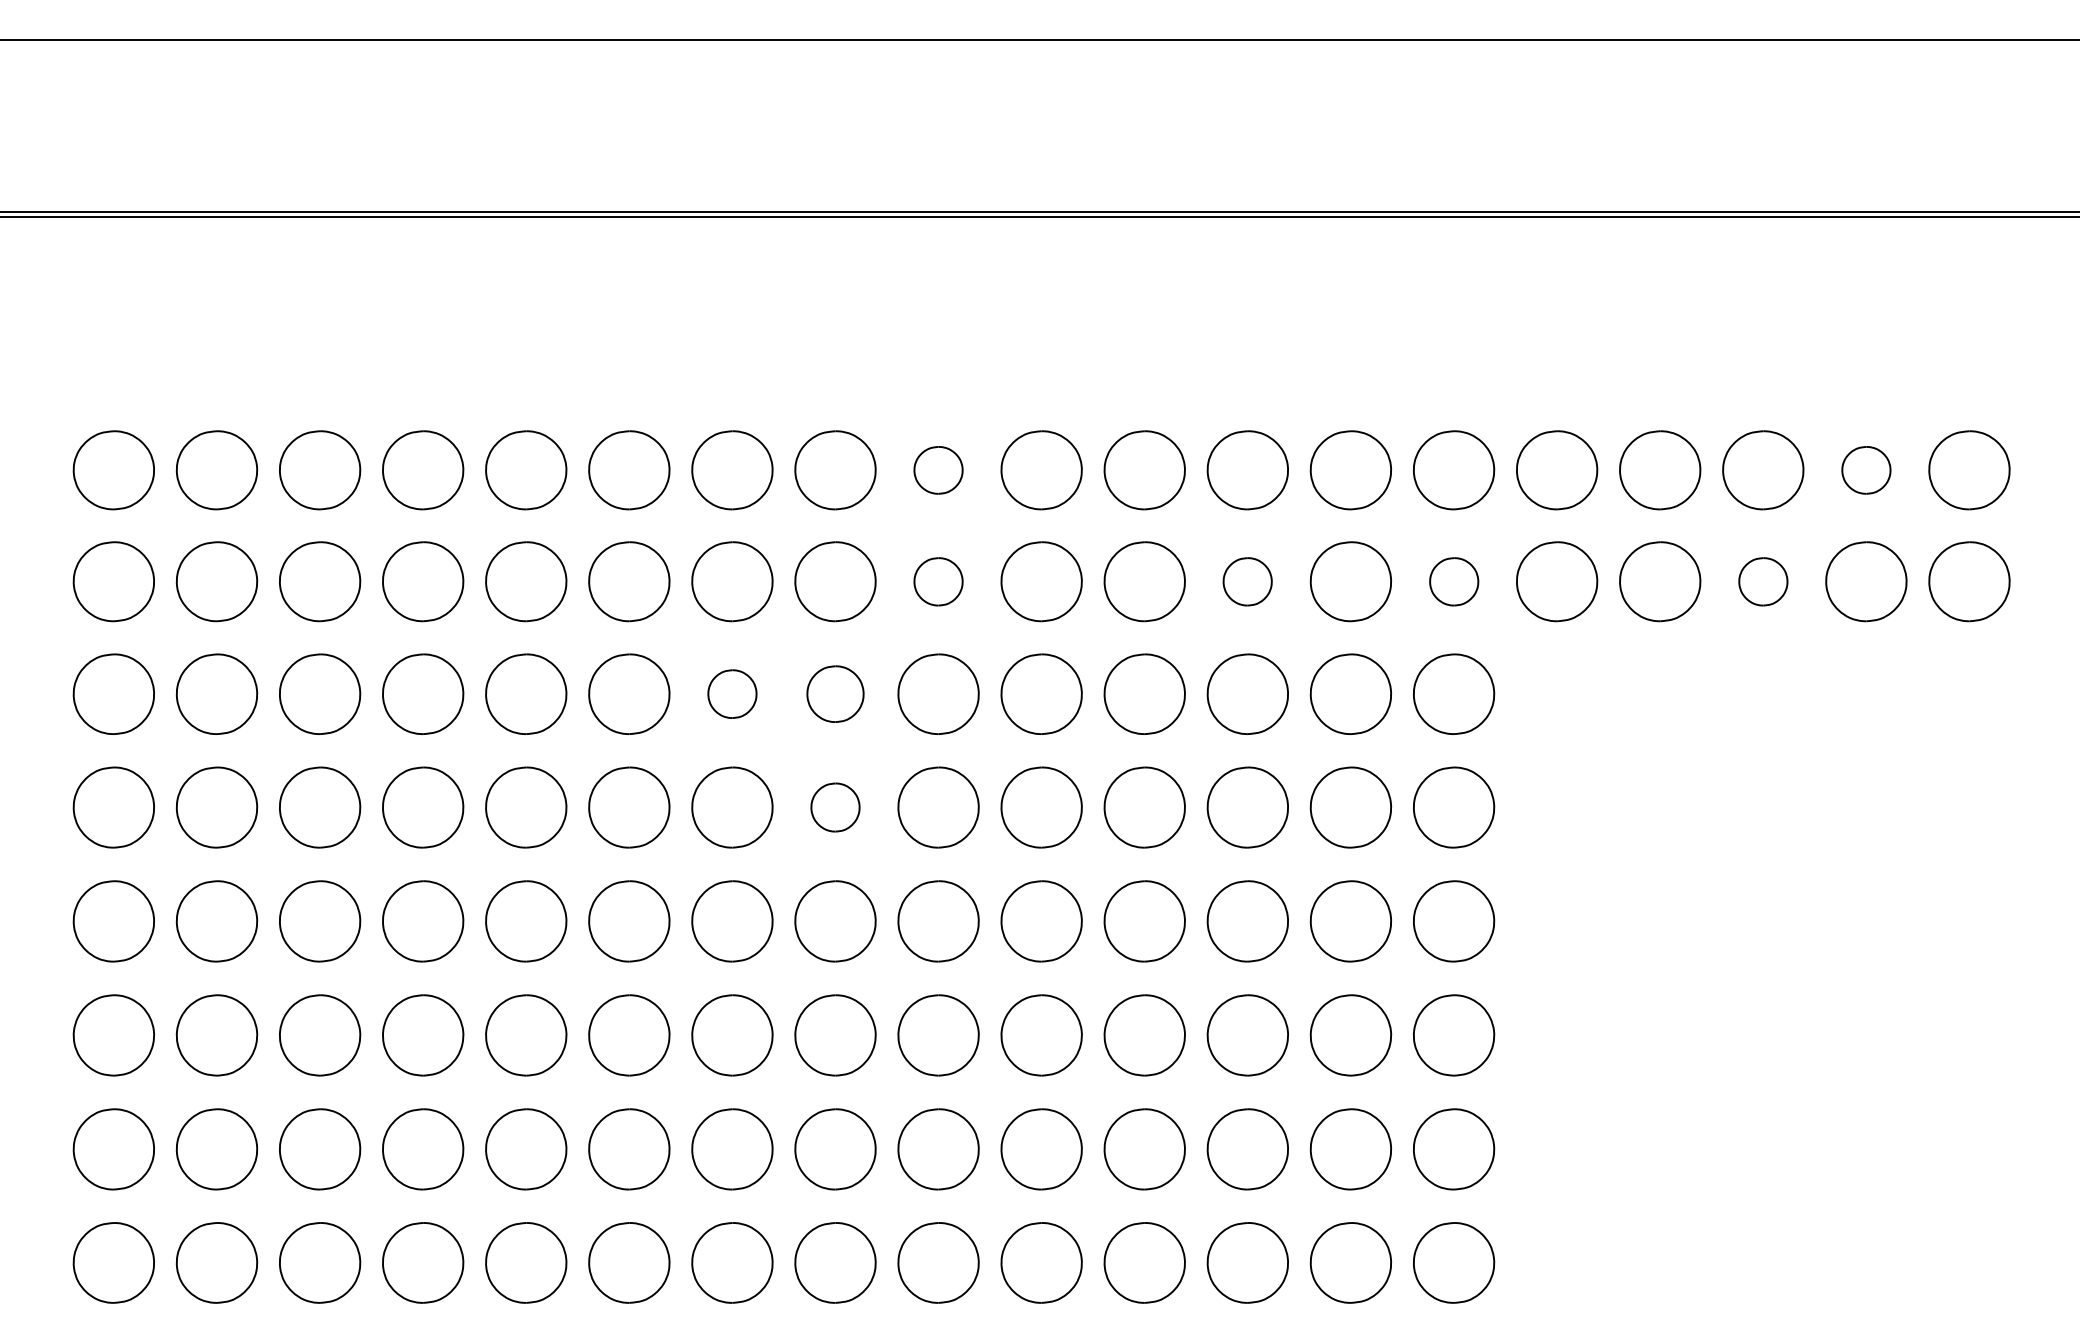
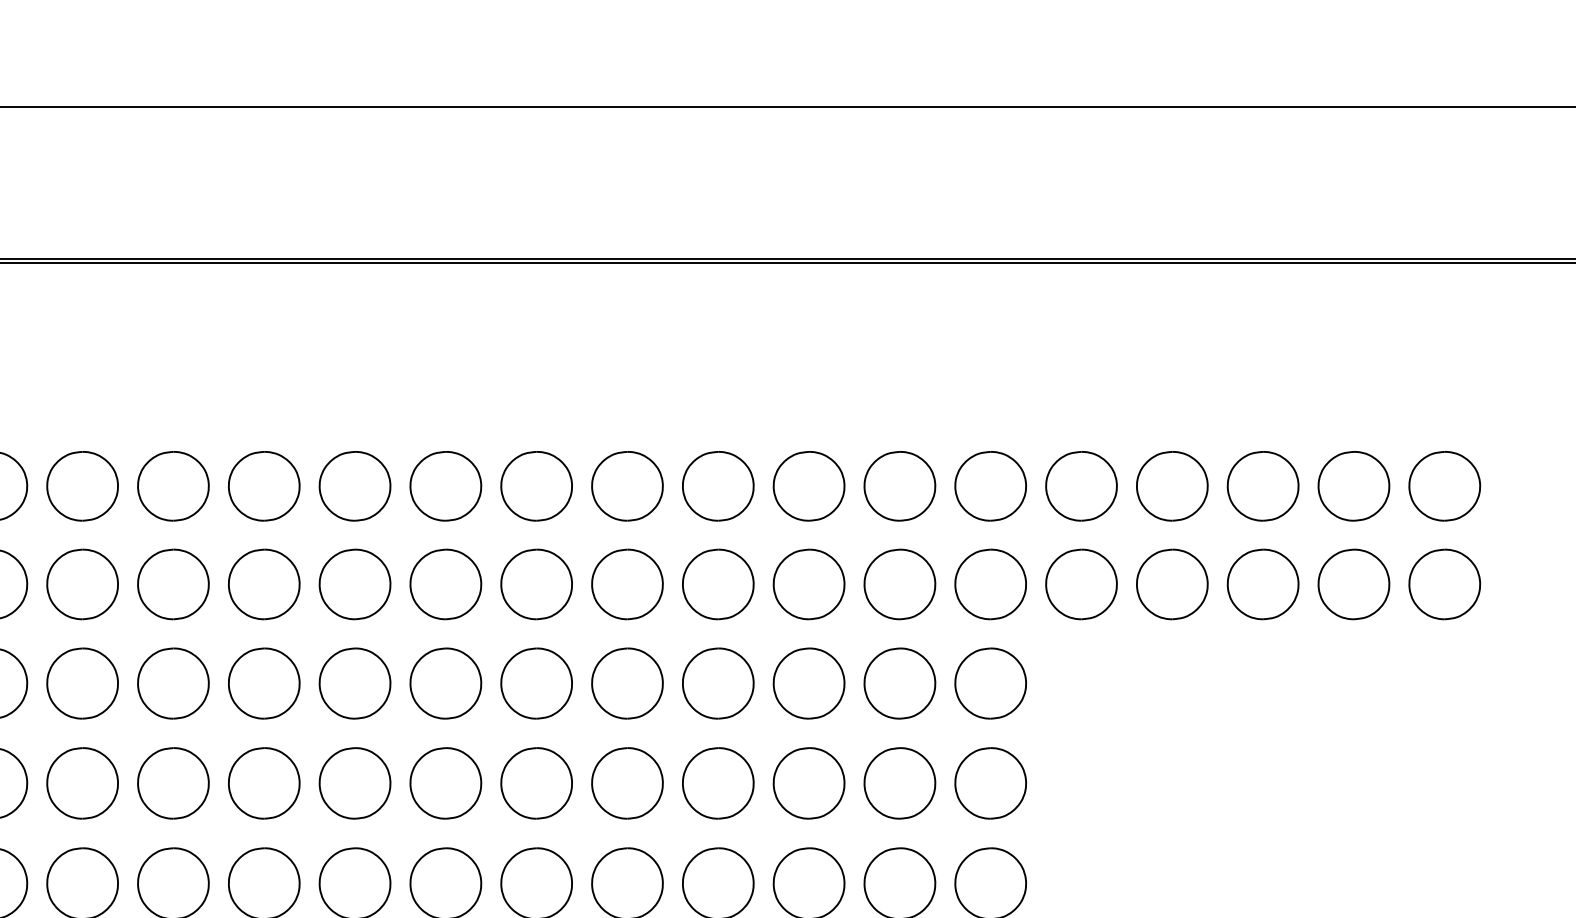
part: (938, 470) -> (536, 486), size x1.67
part: (1866, 470) -> (1354, 486), size x1.67
part: (938, 581) -> (536, 584), size x1.67
part: (1247, 581) -> (808, 584), size x1.67
part: (1454, 581) -> (991, 584), size x1.67
part: (1763, 581) -> (1263, 584), size x1.67
part: (732, 693) -> (355, 682), size x1.67
part: (835, 693) -> (445, 682), size x1.43
part: (835, 807) -> (445, 783), size x1.67

